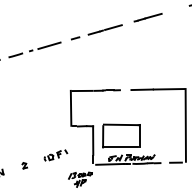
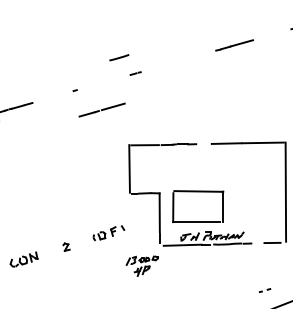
line: (104, 29) -> (101, 109), moved
line: (49, 45) -> (100, 83), removed
line: (15, 55) -> (119, 57), moved

